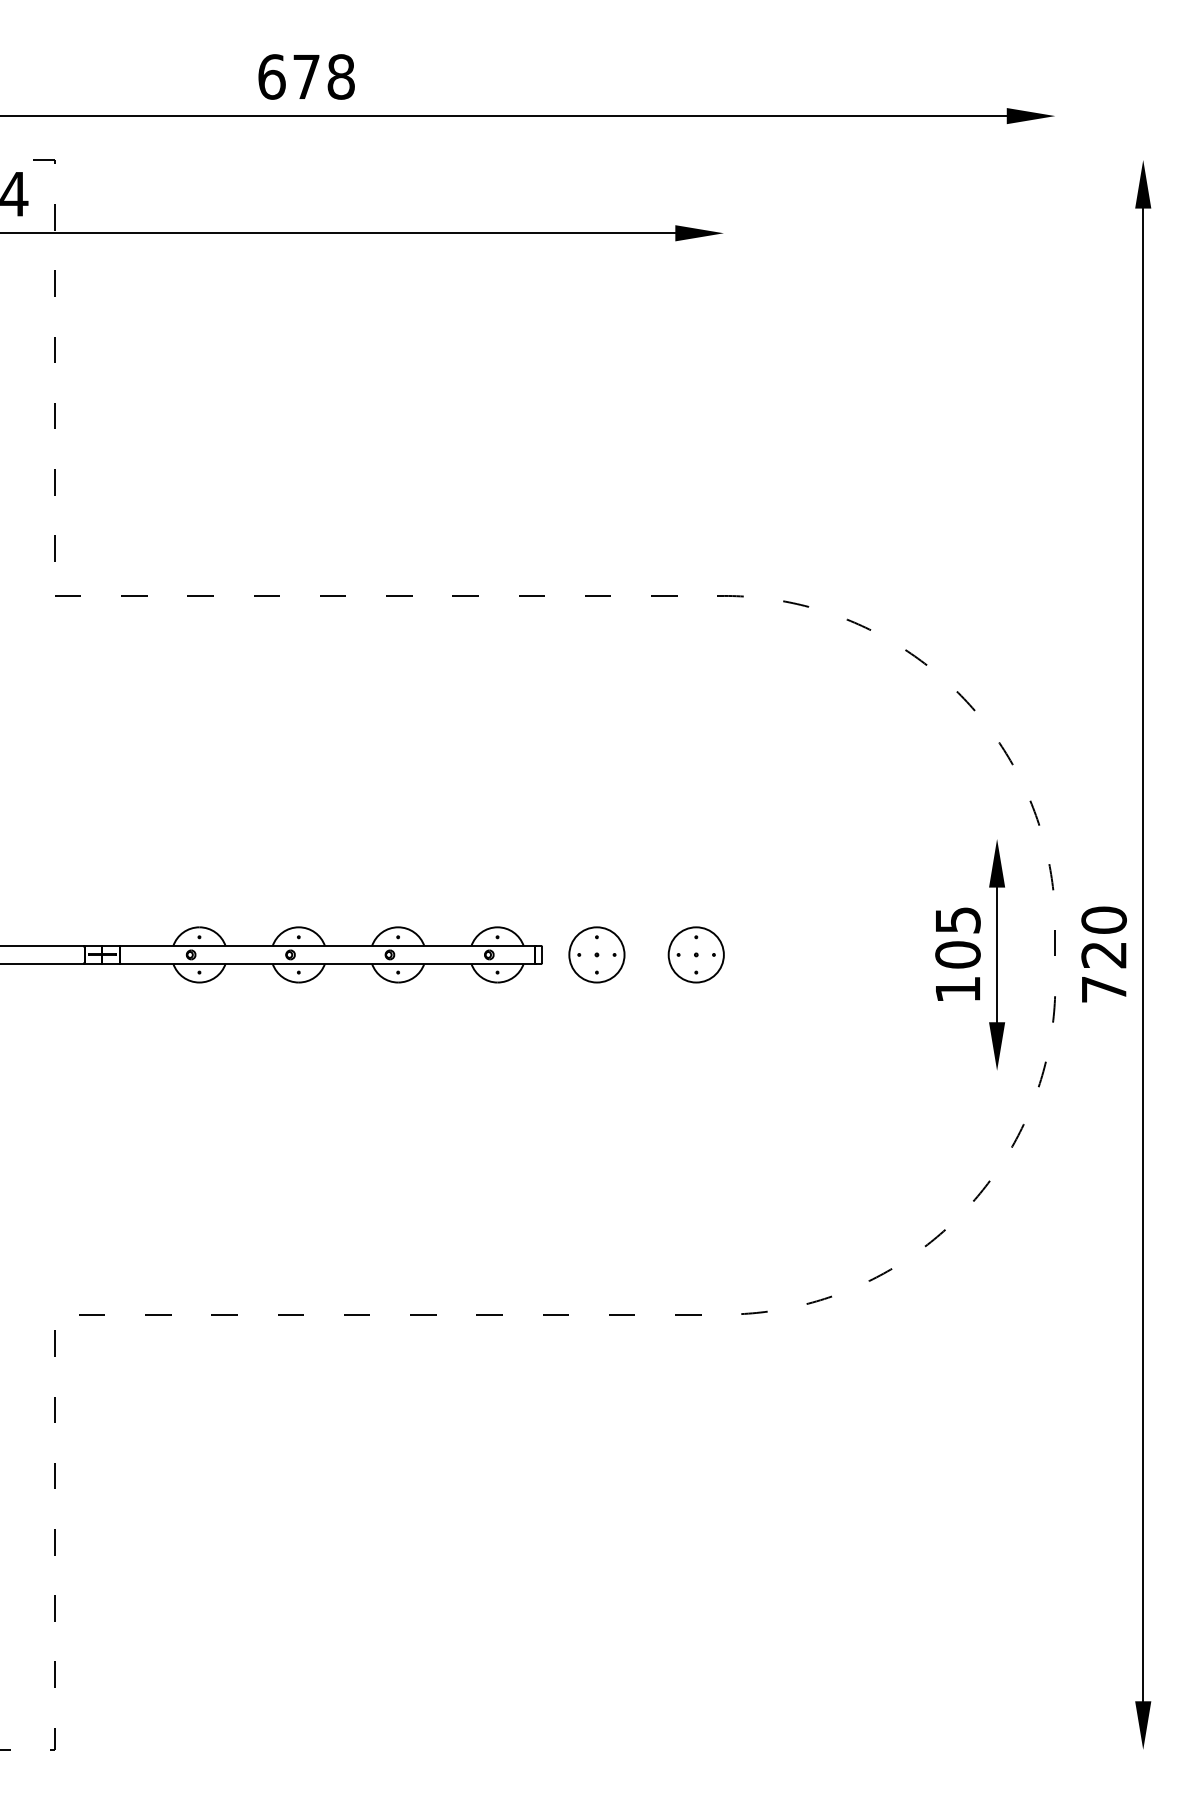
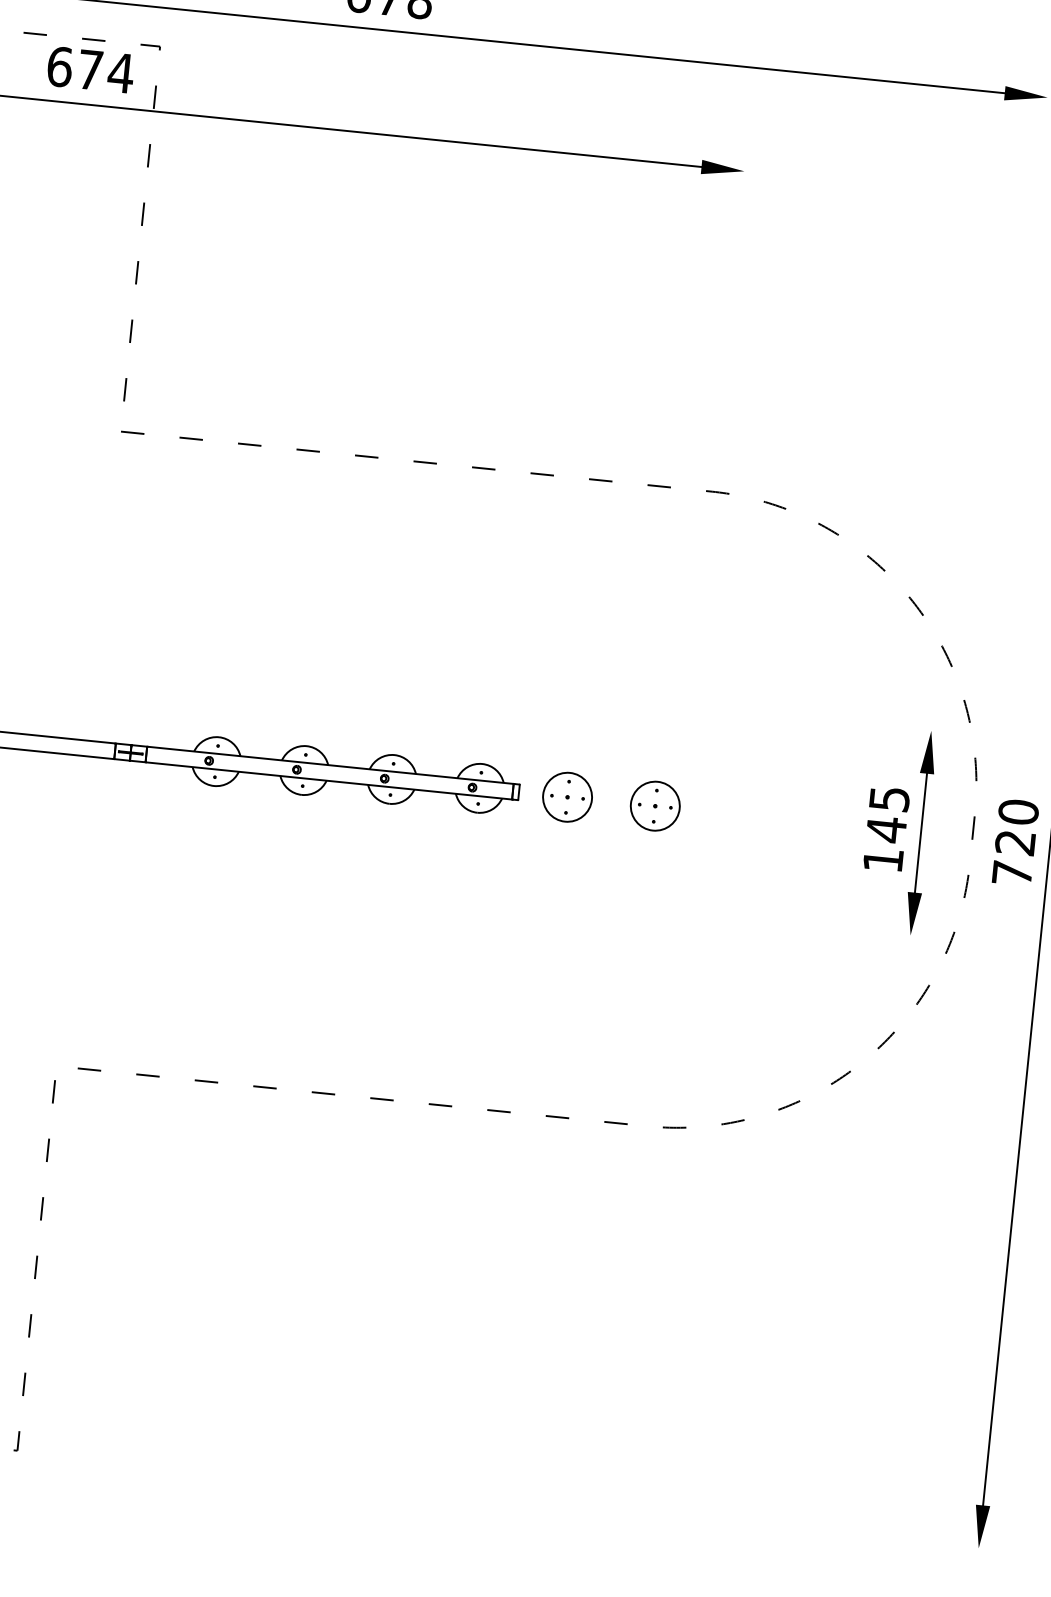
text: (957, 954) -> (886, 829), 105 -> 145

